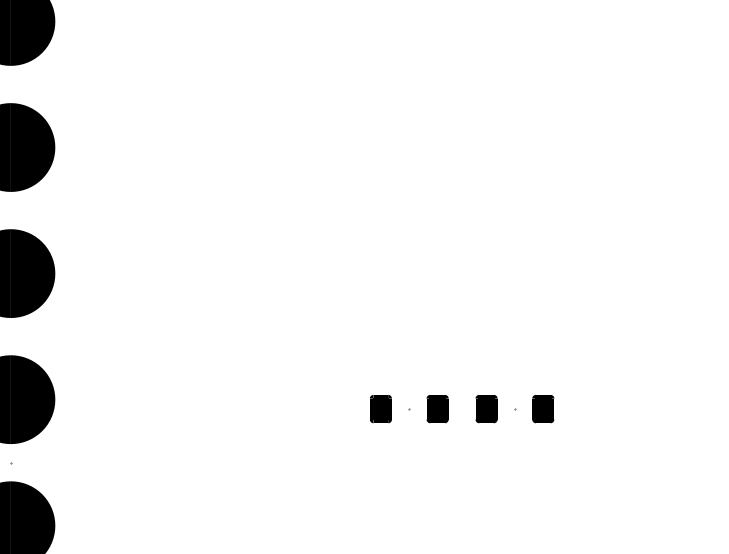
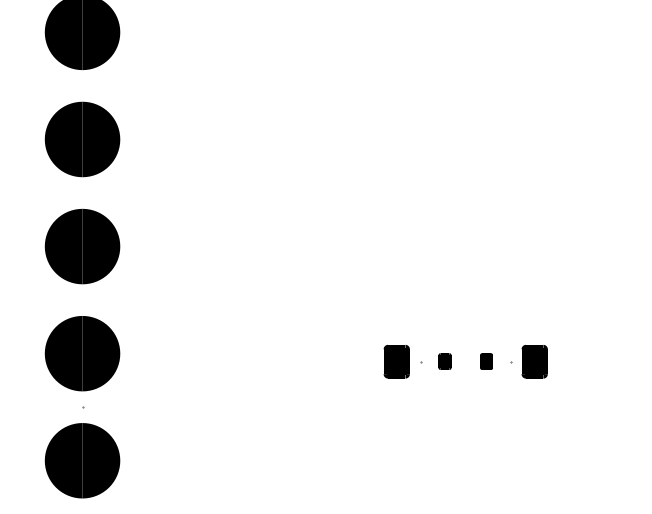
part: (380, 408) -> (396, 361), size x1.4
part: (437, 408) -> (444, 361), size x0.7
part: (486, 408) -> (486, 361), size x0.7
part: (542, 408) -> (534, 361), size x1.4

